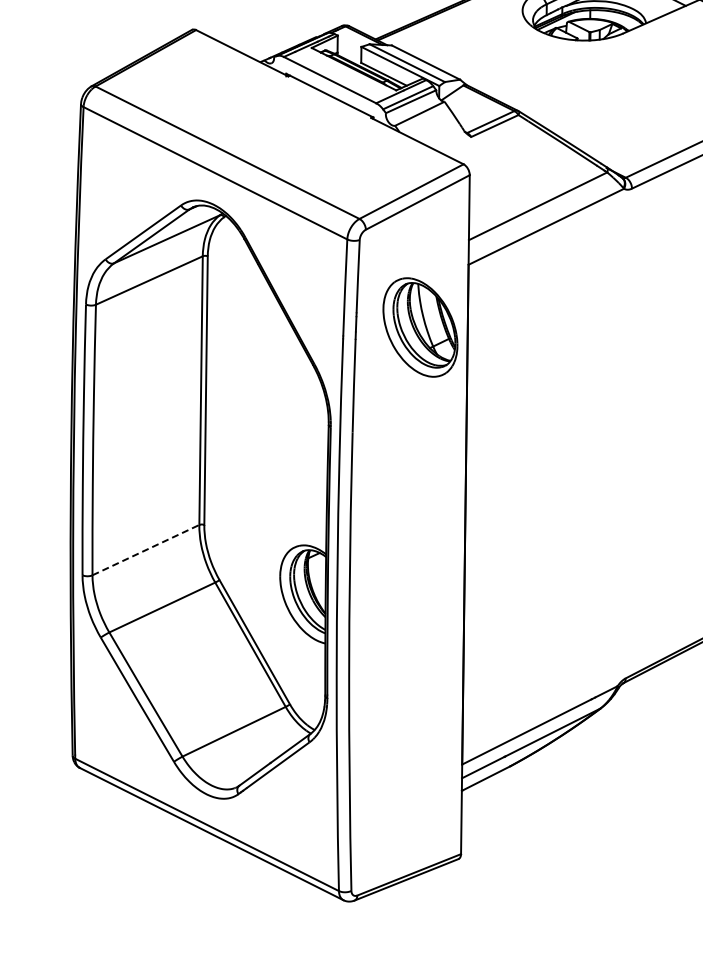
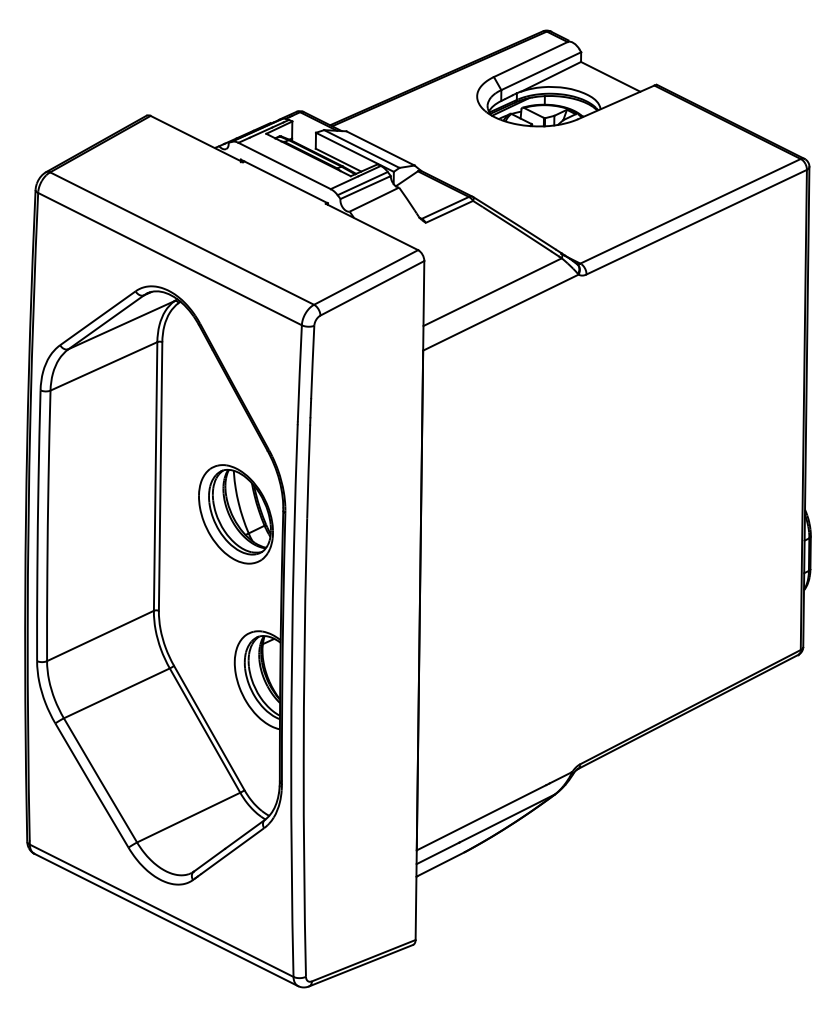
part: (419, 327) -> (235, 514), moved
line: (145, 549) -> (100, 635), dashed -> solid

